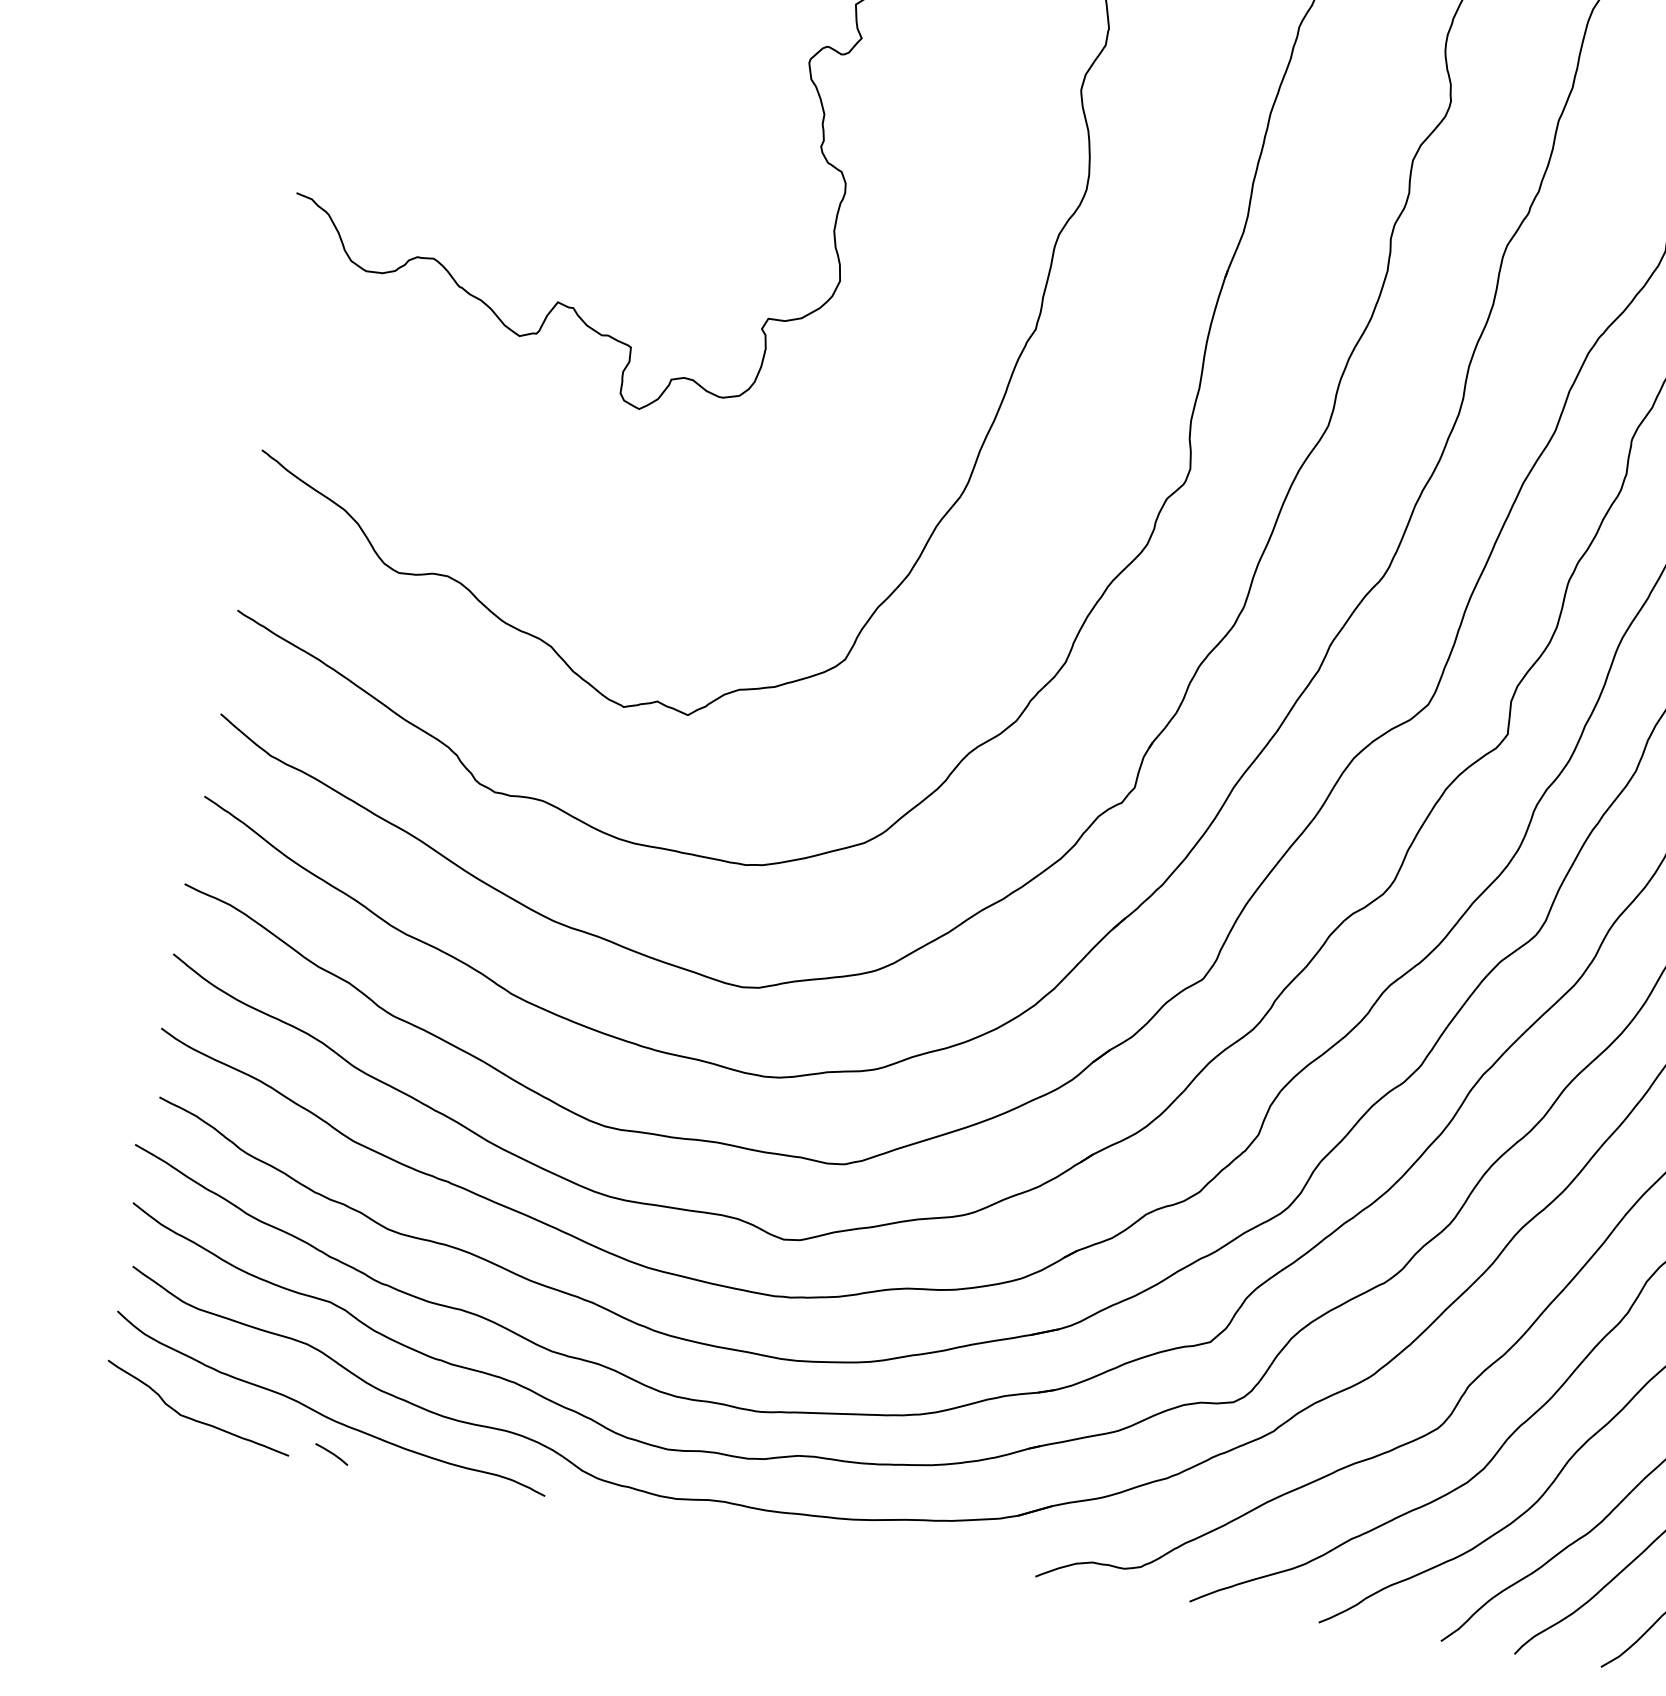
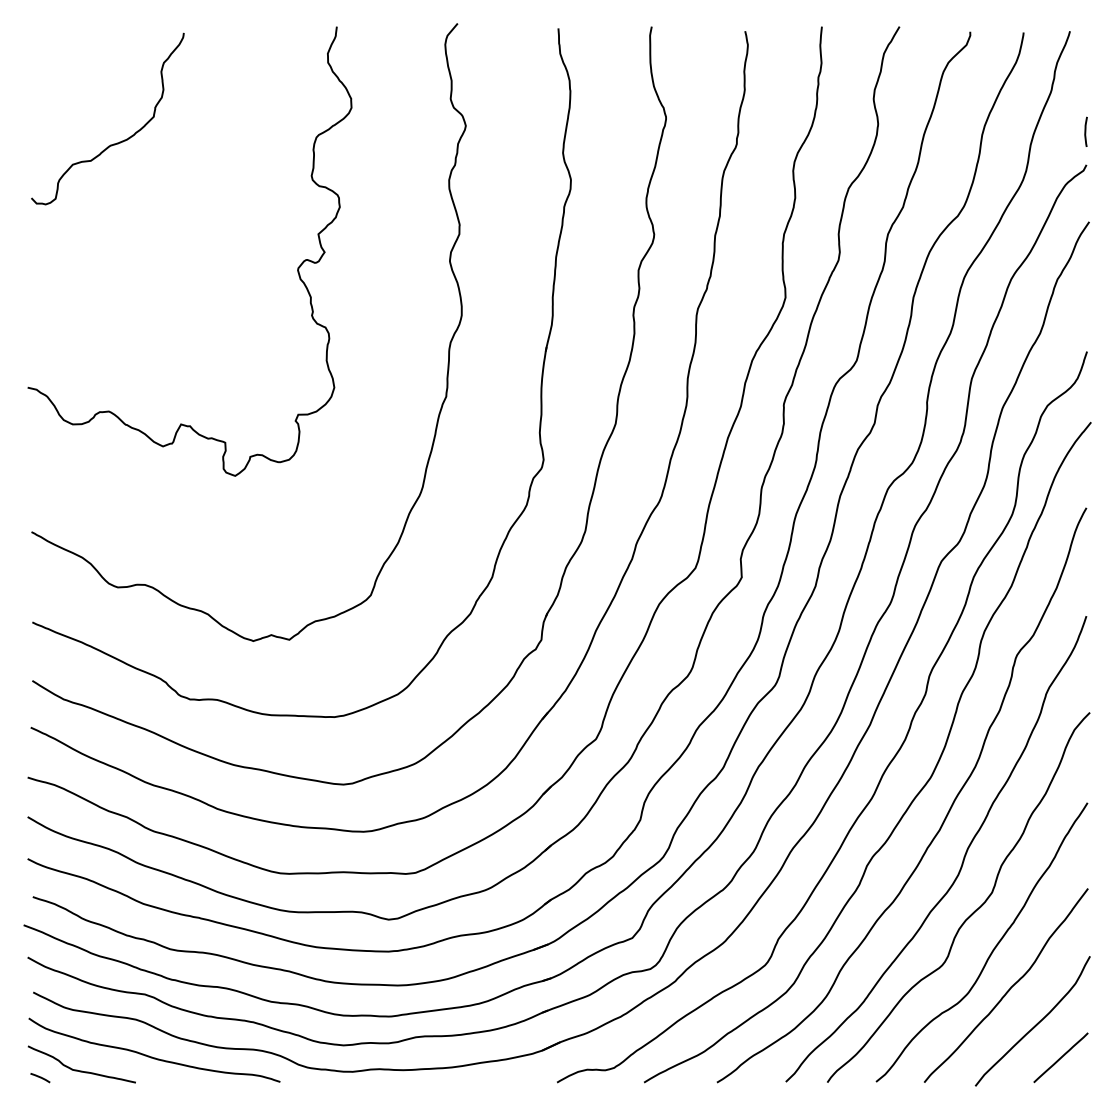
line: (331, 1455) -> (40, 1078), moved

